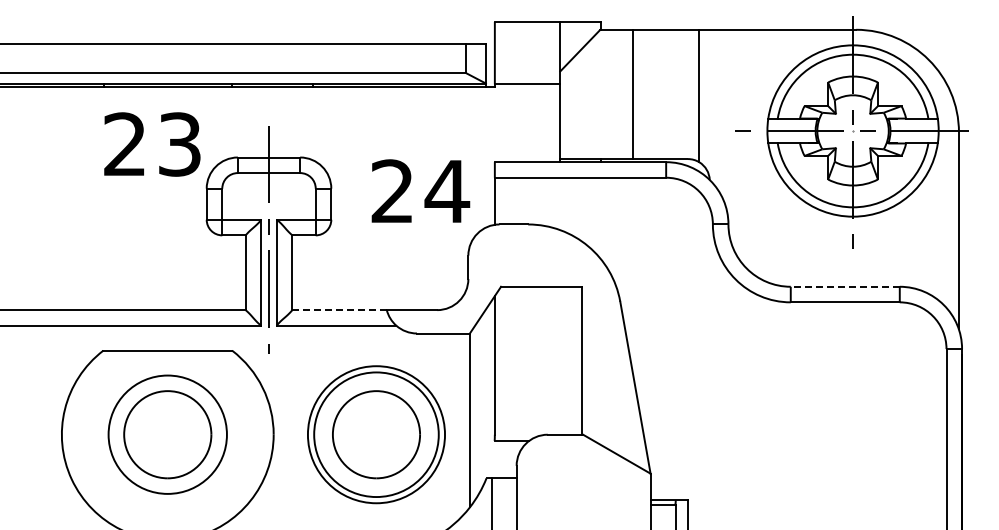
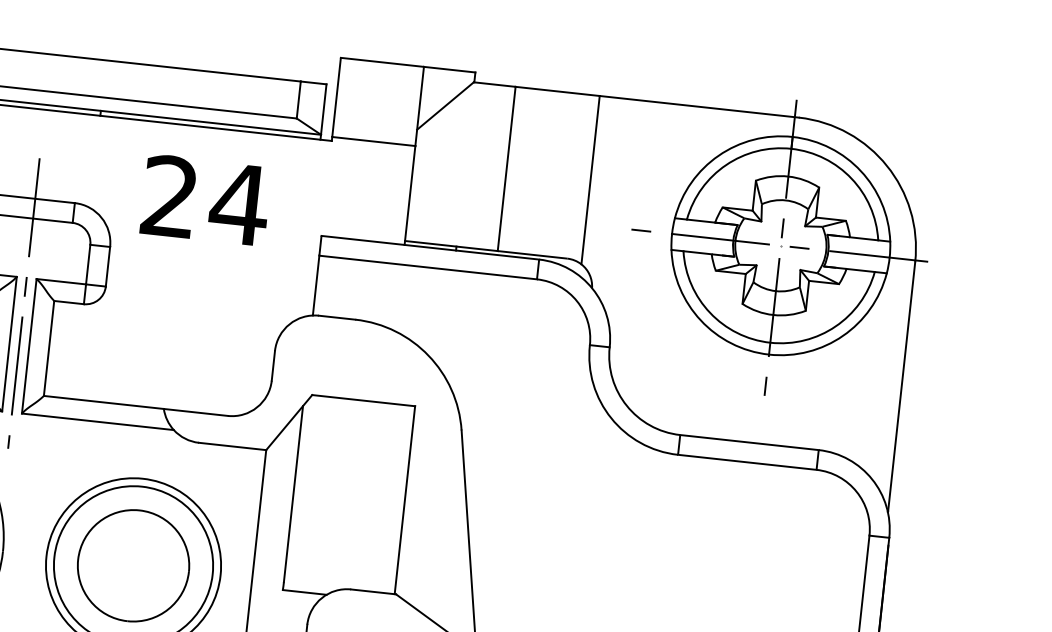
text: (420, 190) -> (205, 199), moved
line: (845, 286) -> (749, 442), dashed -> solid
line: (340, 310) -> (104, 403), dashed -> solid

